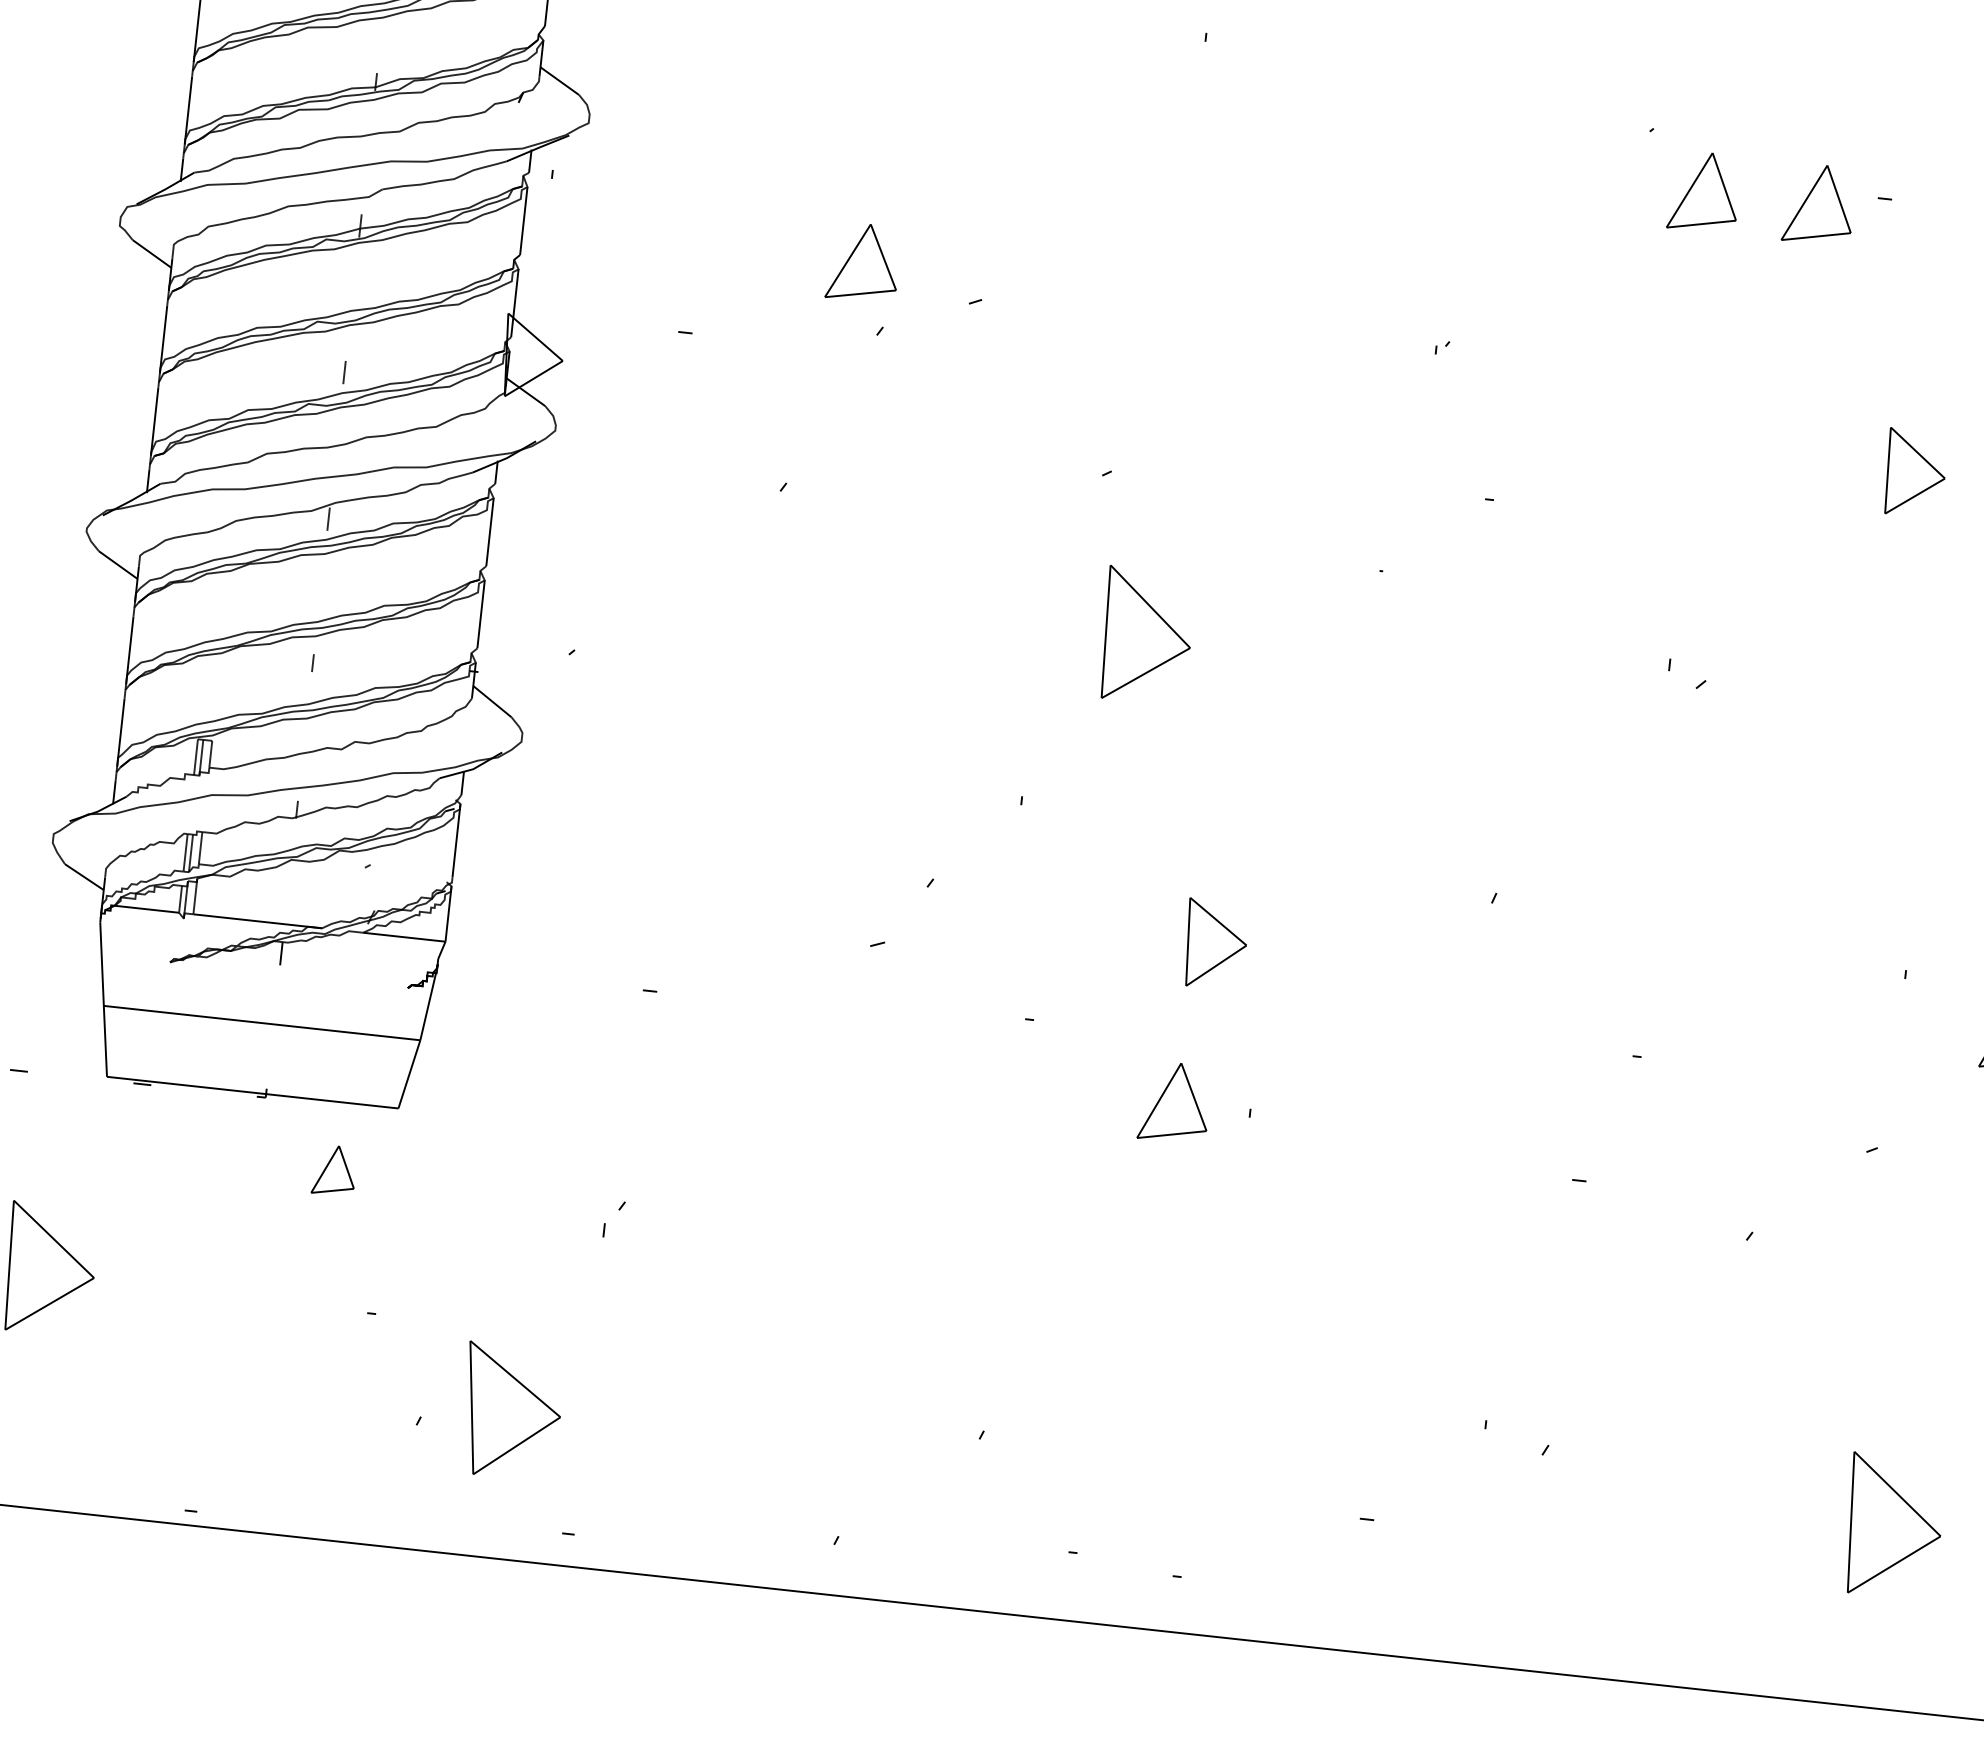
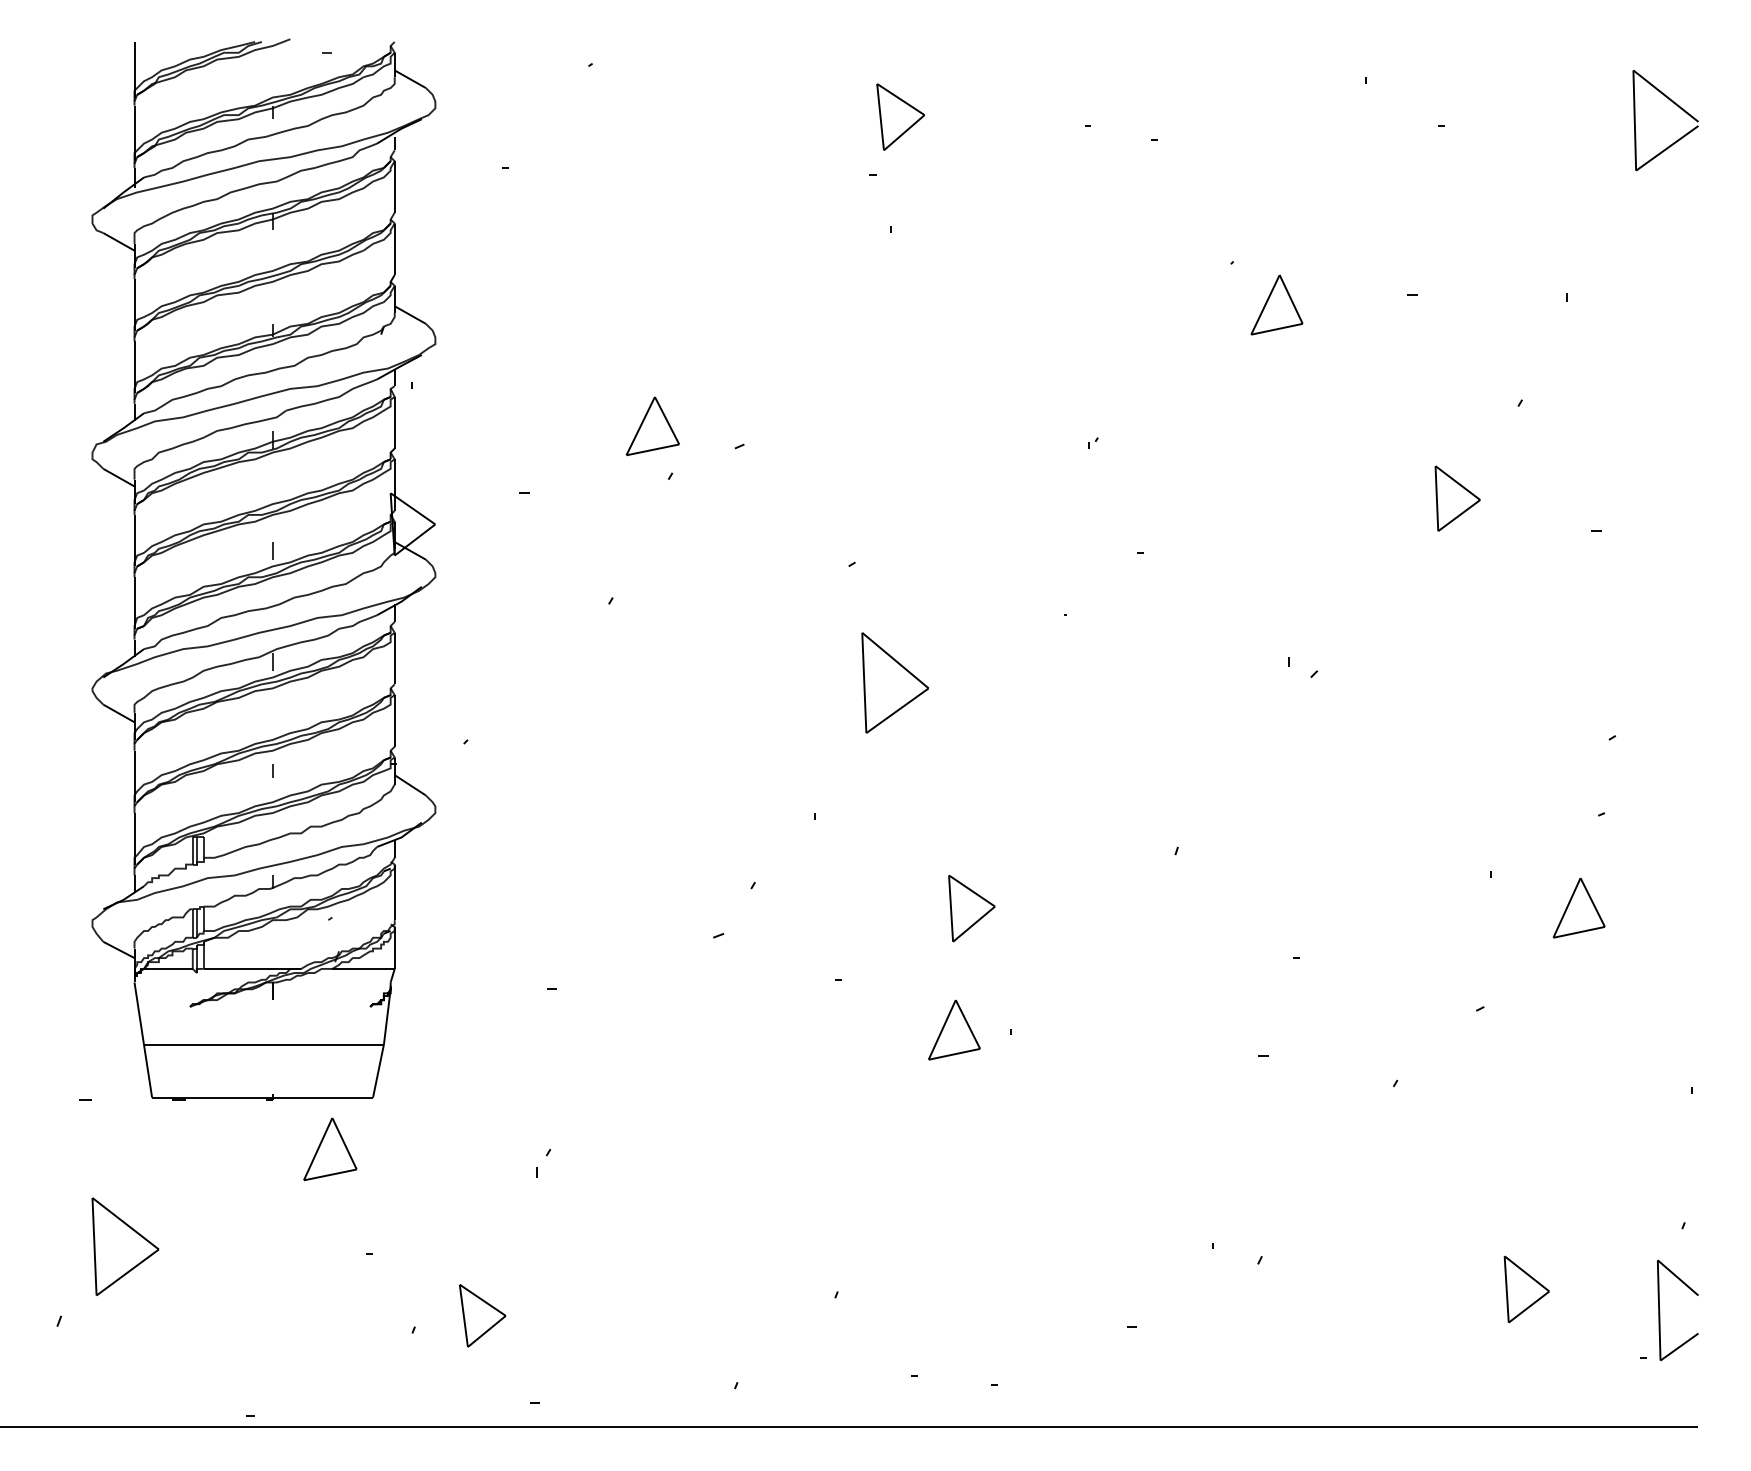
part: (1819, 203) -> (1363, 304), removed
part: (334, 1170) -> (330, 1149), size x1.67
part: (511, 1411) -> (482, 1315), size x0.62
part: (1892, 1526) -> (1526, 1289), size x0.62

